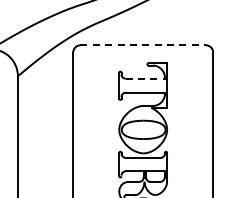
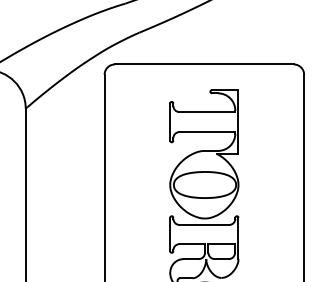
line: (143, 45) -> (204, 64), dashed -> solid
line: (145, 78) -> (207, 111), dashed -> solid

